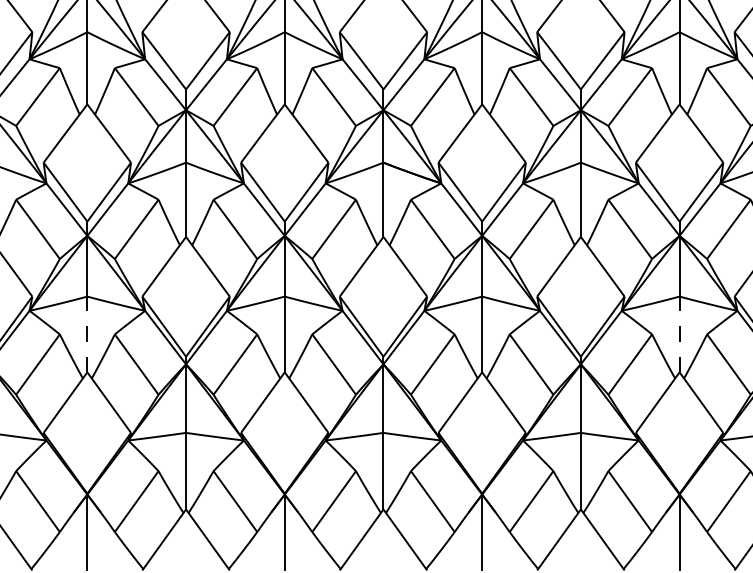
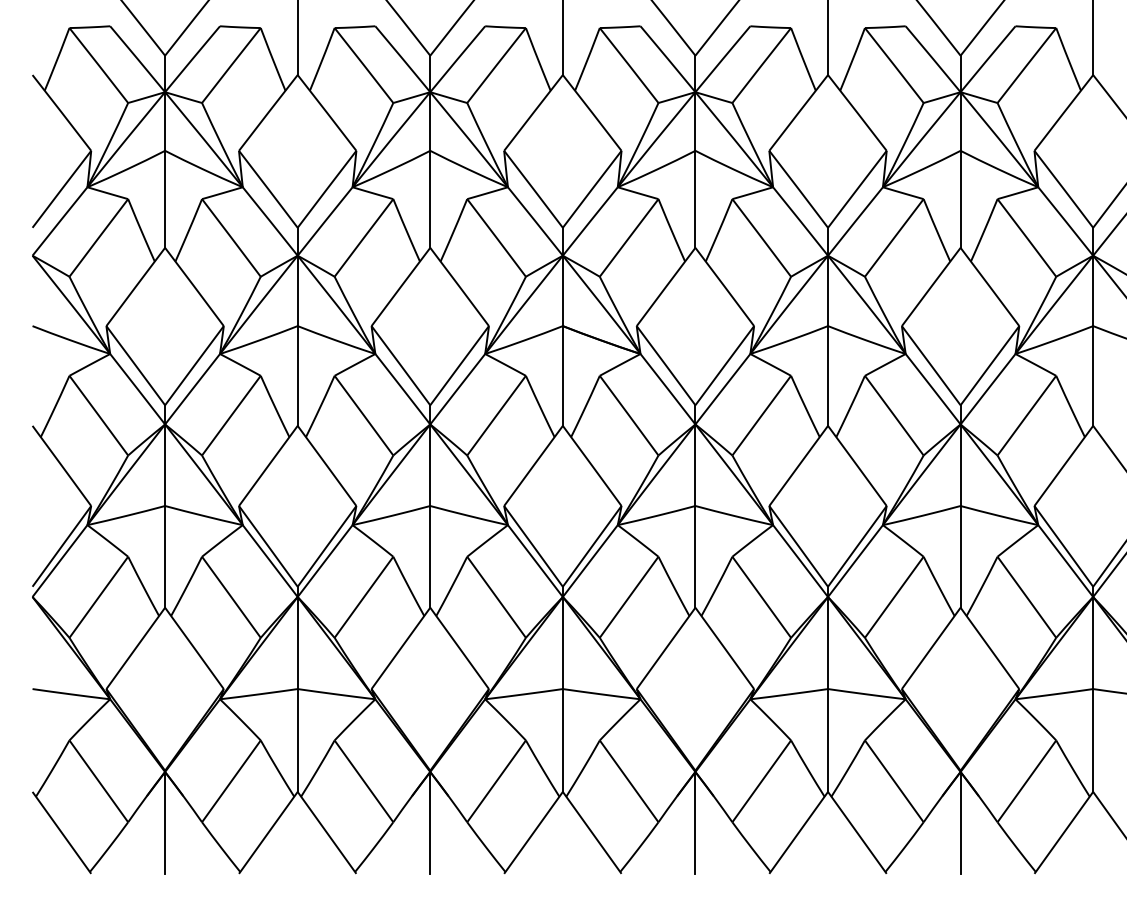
line: (87, 334) -> (165, 556), dashed -> solid
line: (679, 334) -> (960, 556), dashed -> solid

